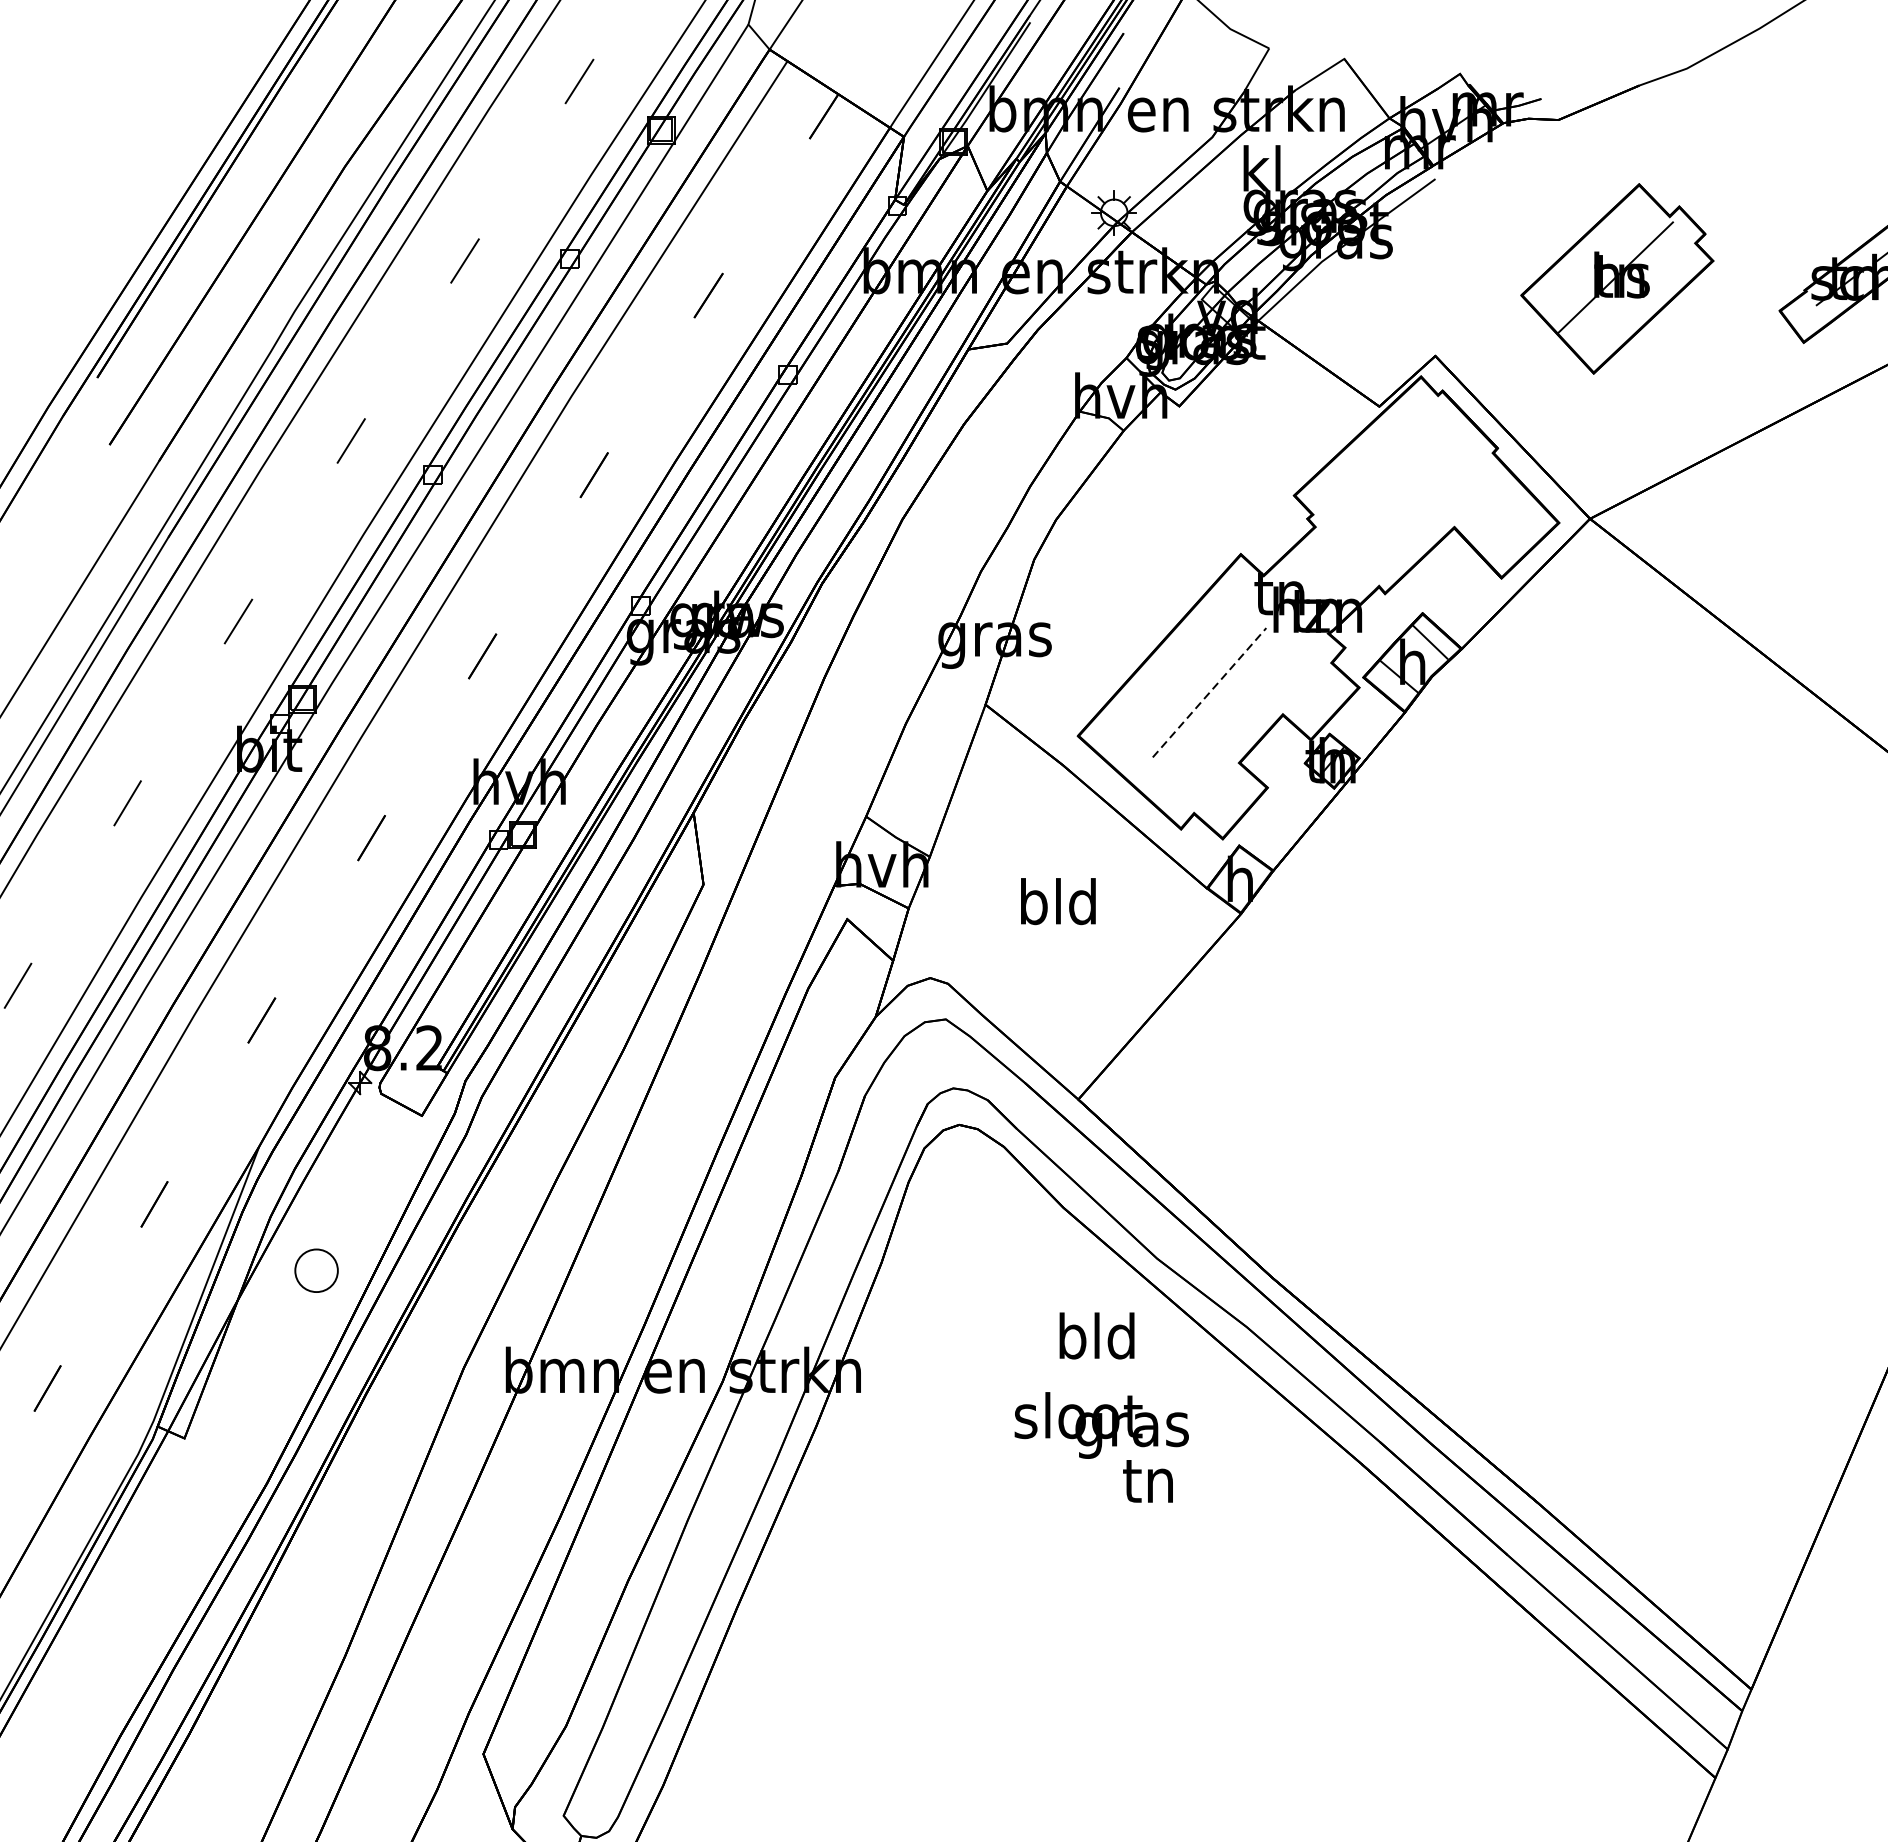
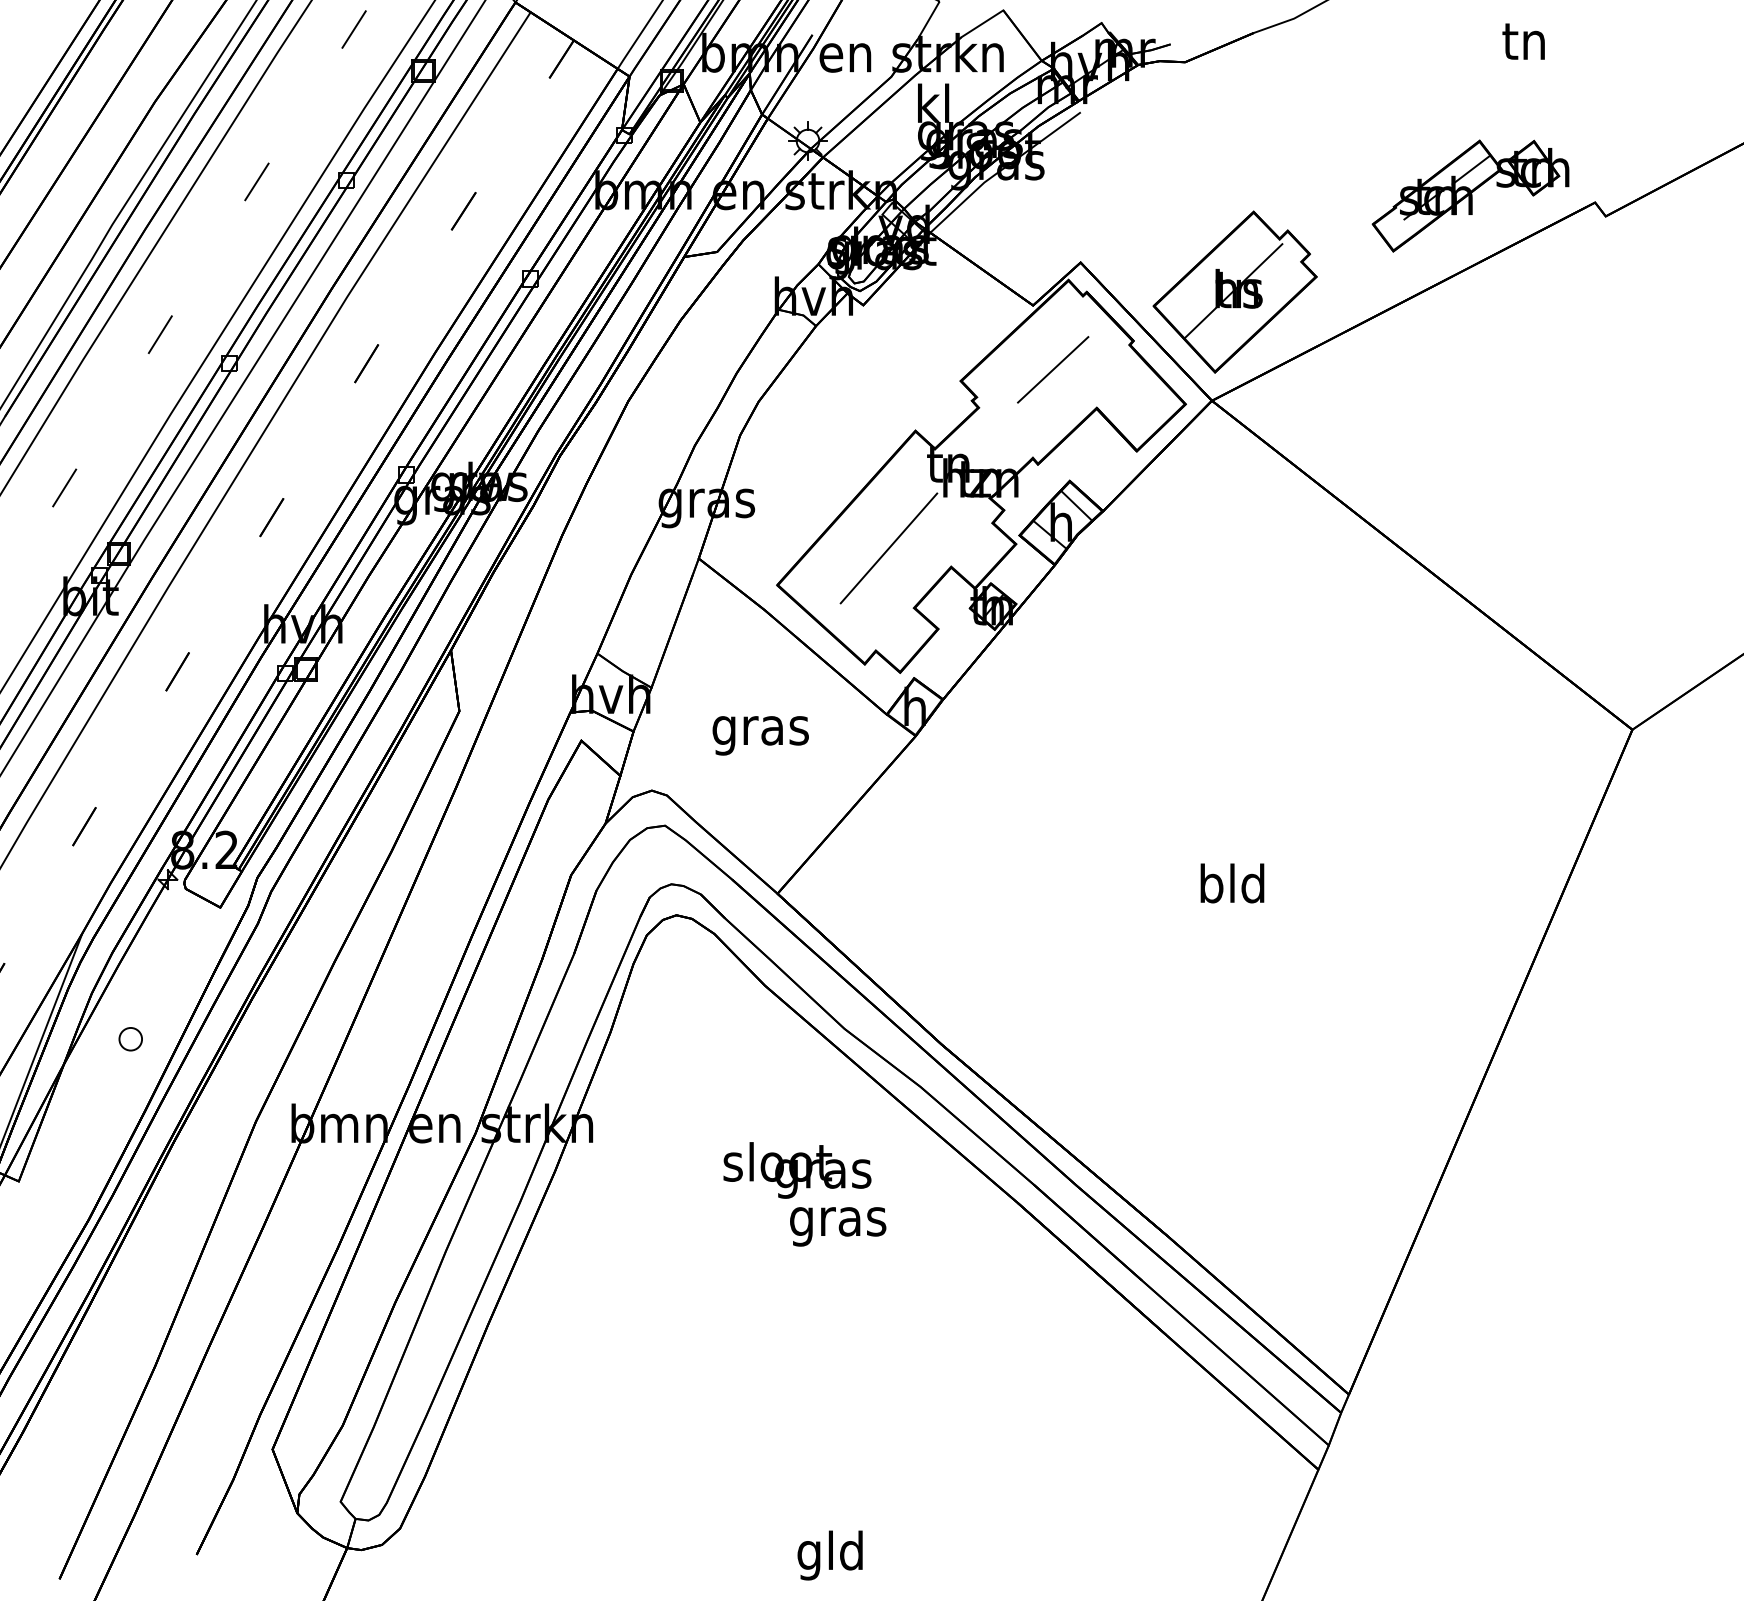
part: (1616, 278) -> (1234, 291), moved
line: (1403, 481) -> (1053, 369), added
line: (1210, 692) -> (889, 548), dashed -> solid
text: (1058, 907) -> (760, 730), bld -> gras
part: (316, 1271) -> (130, 1039), size x0.62
text: (1097, 1336) -> (1232, 883), moved
text: (1150, 1486) -> (838, 1222), tn -> gras

